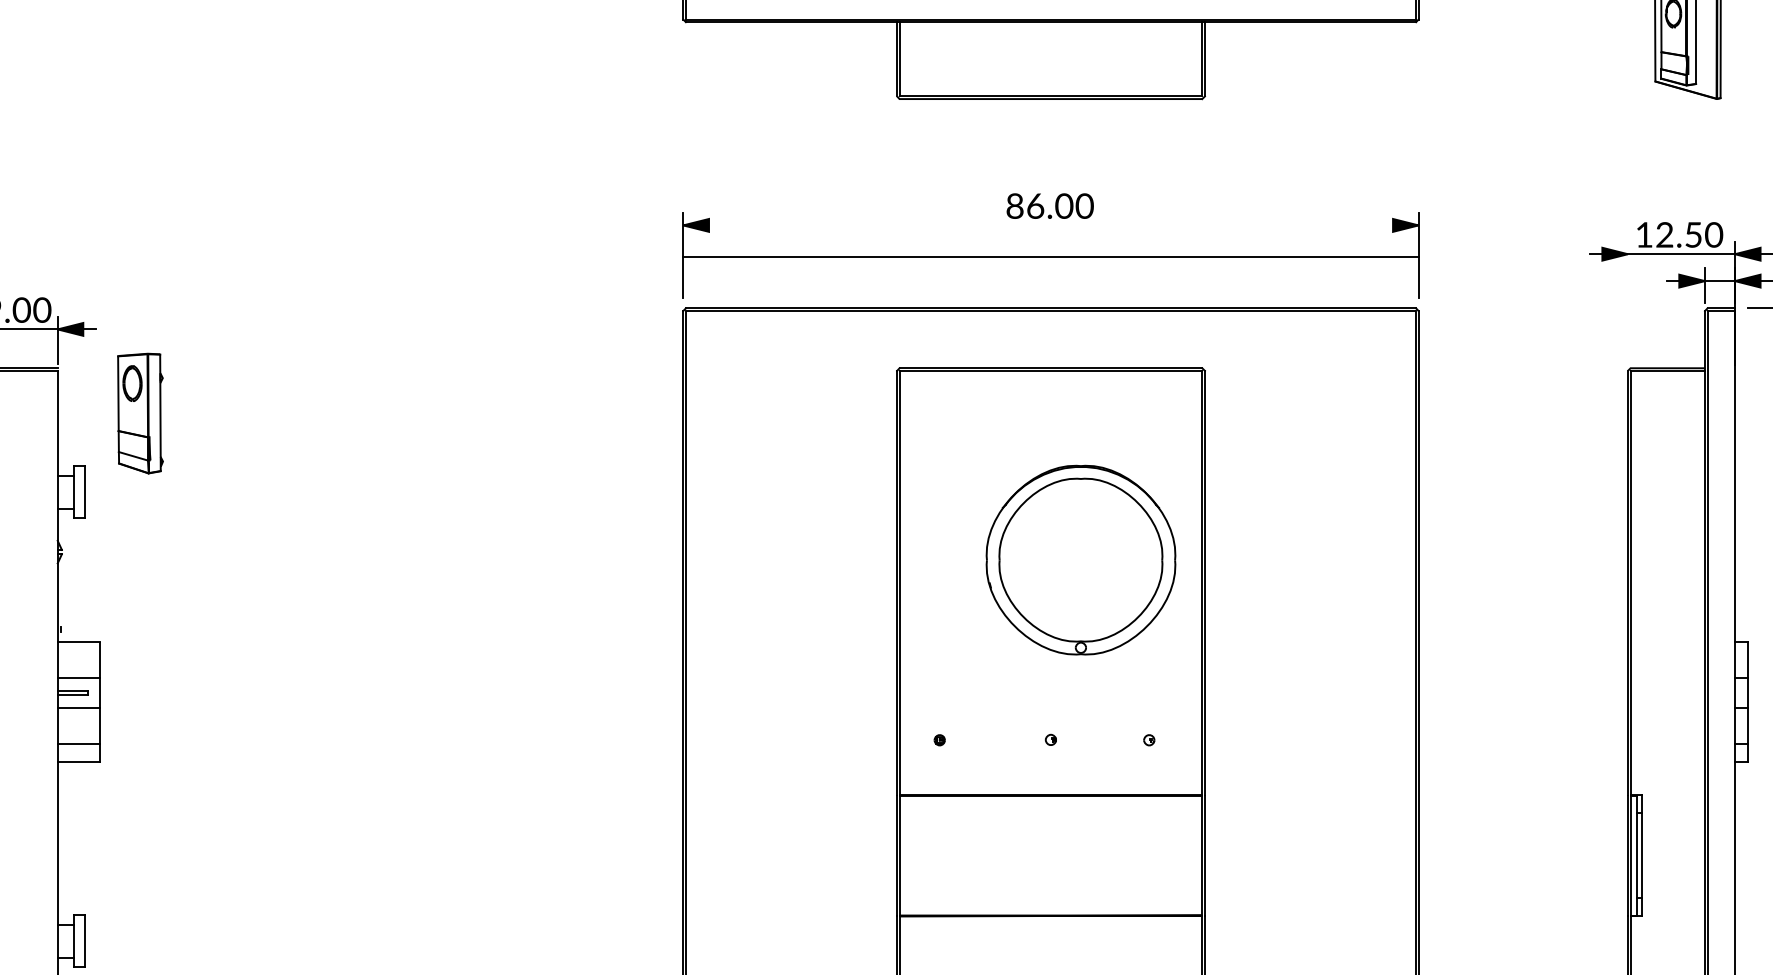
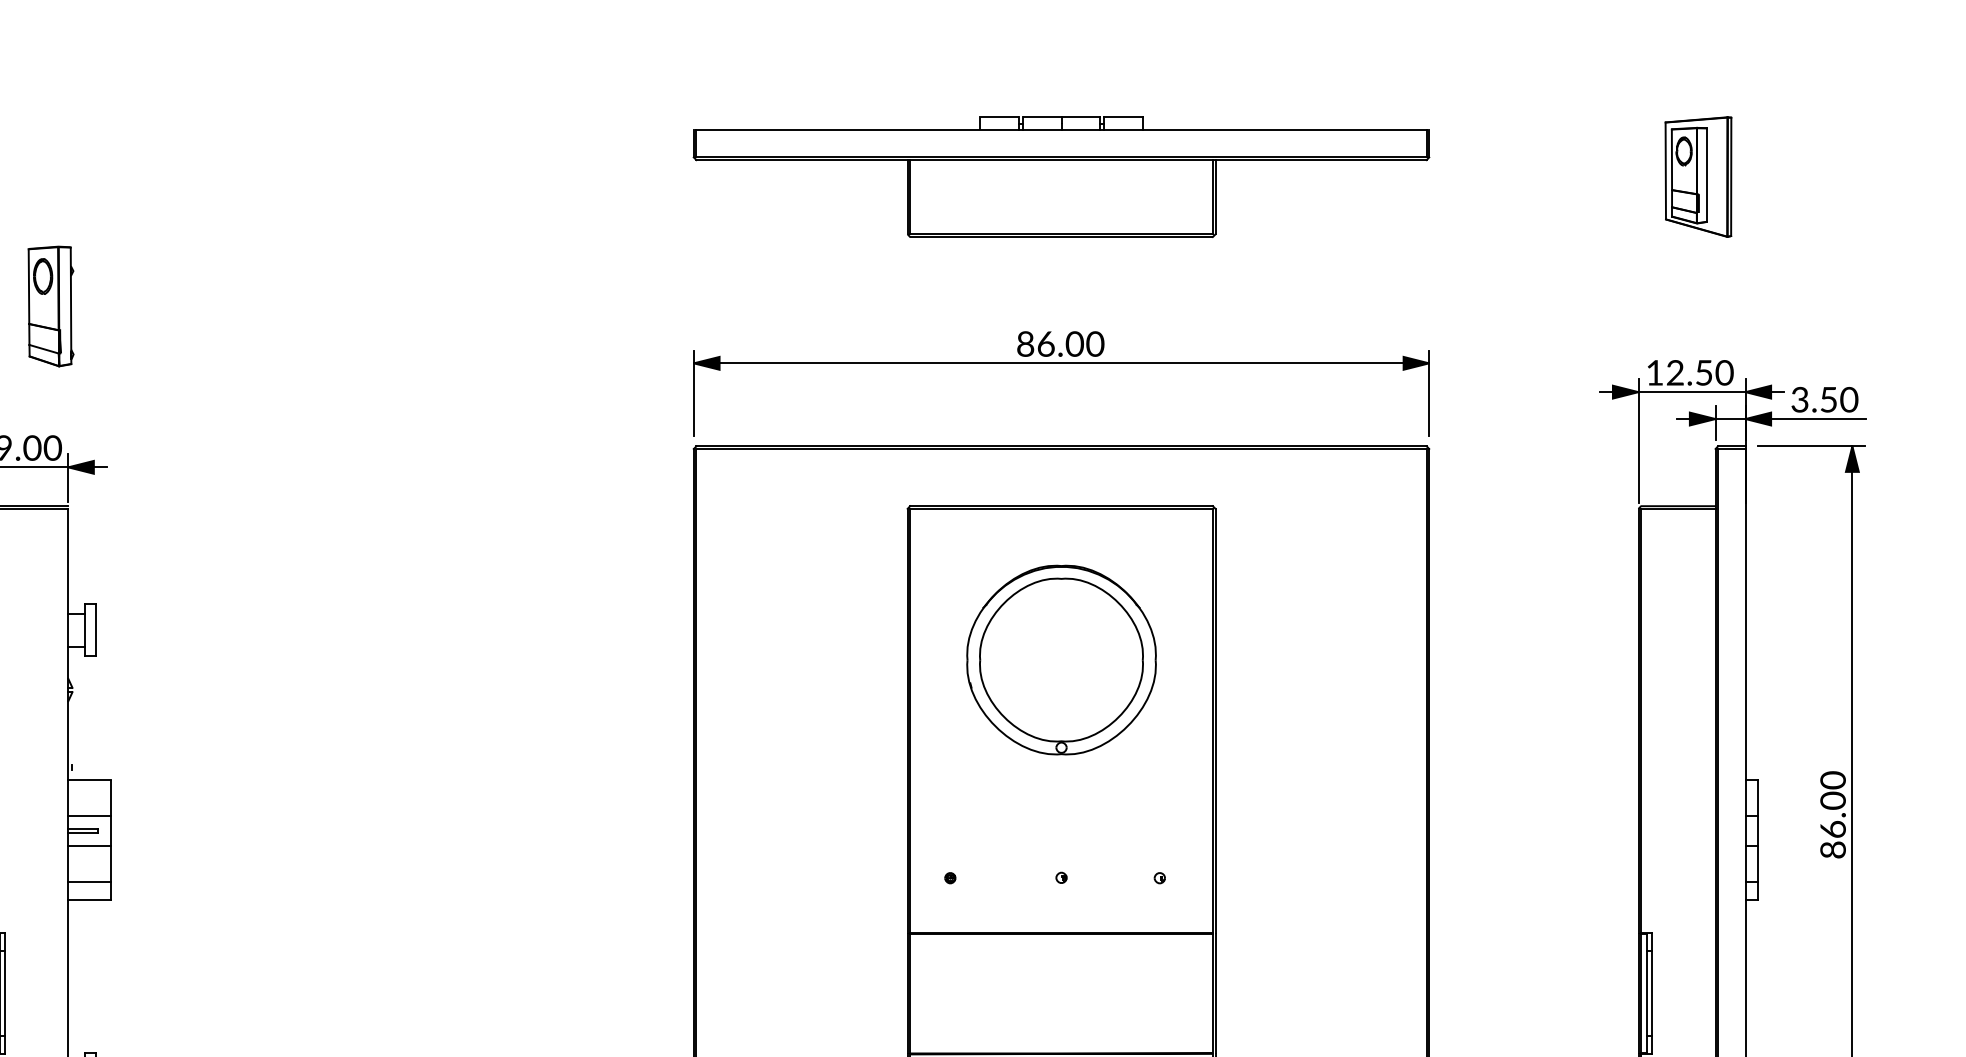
line: (1050, 257) -> (1061, 363), moved
line: (1627, 303) -> (1638, 441), added
part: (139, 413) -> (50, 306), moved
part: (1080, 559) -> (1061, 659), moved

